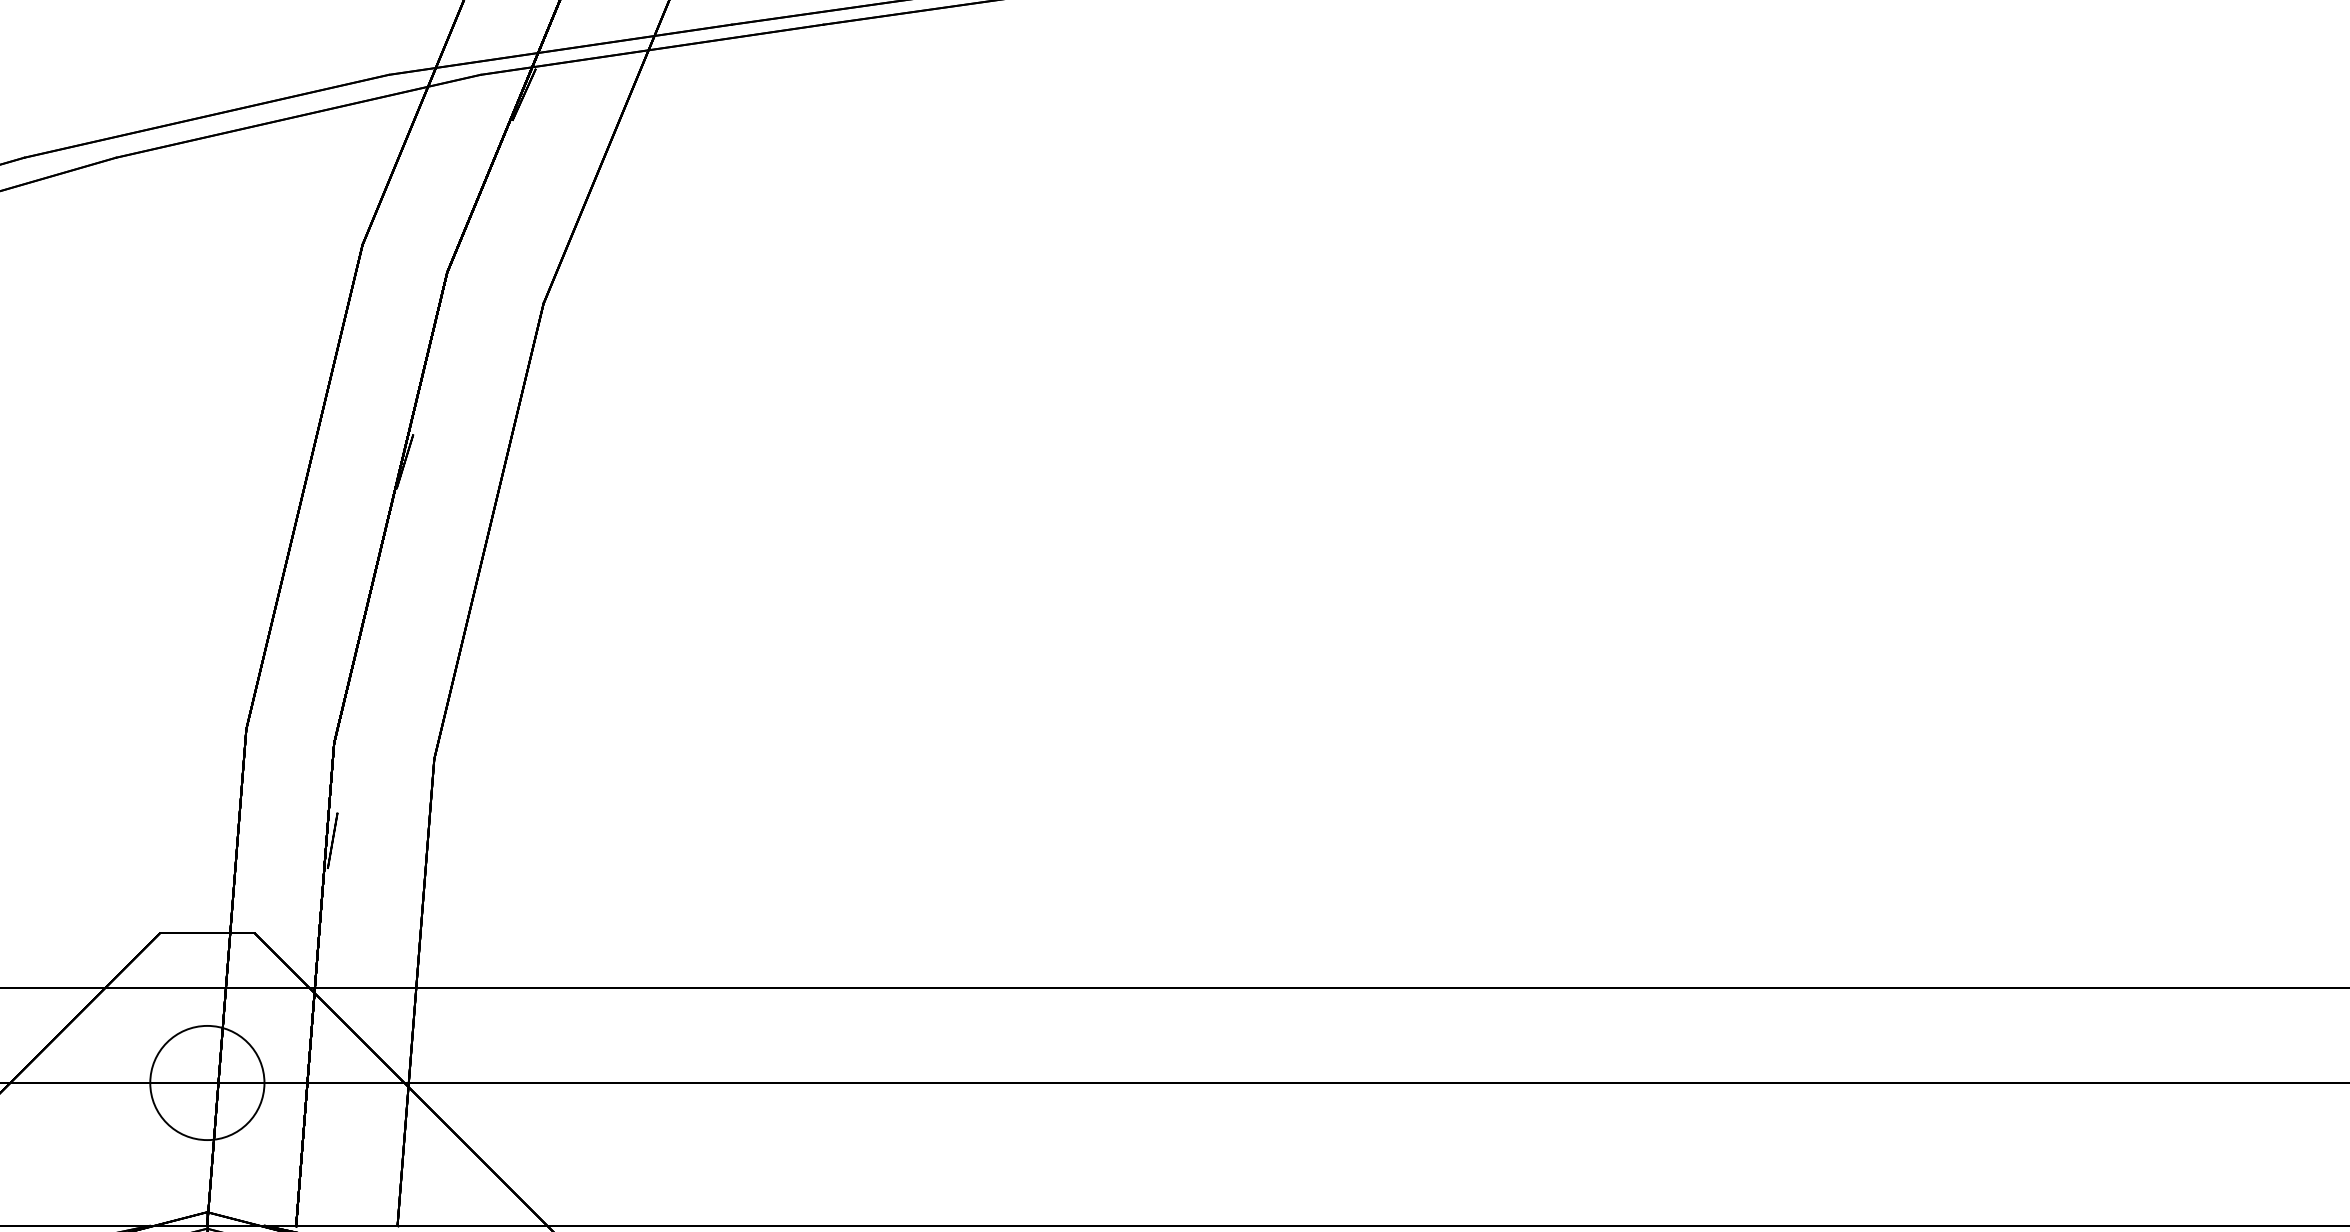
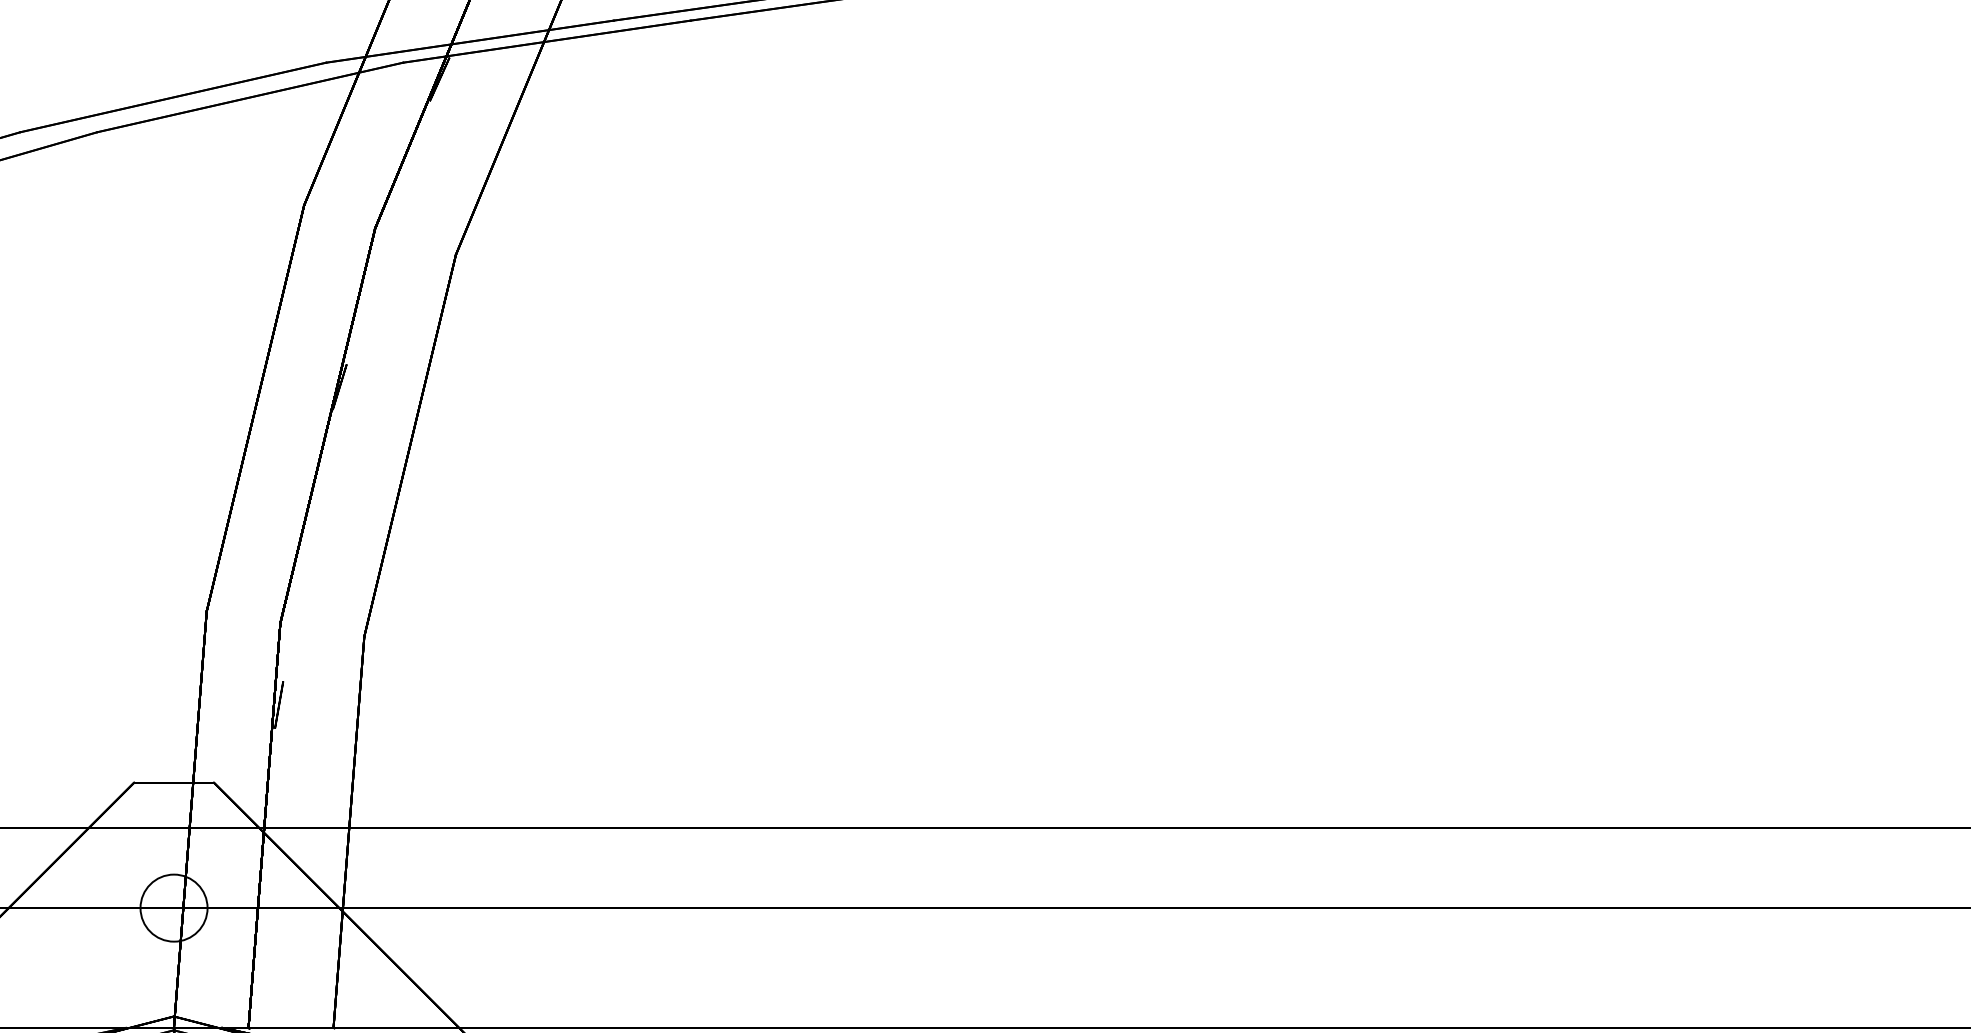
circle: (207, 1082) -> (174, 907), size x0.7

